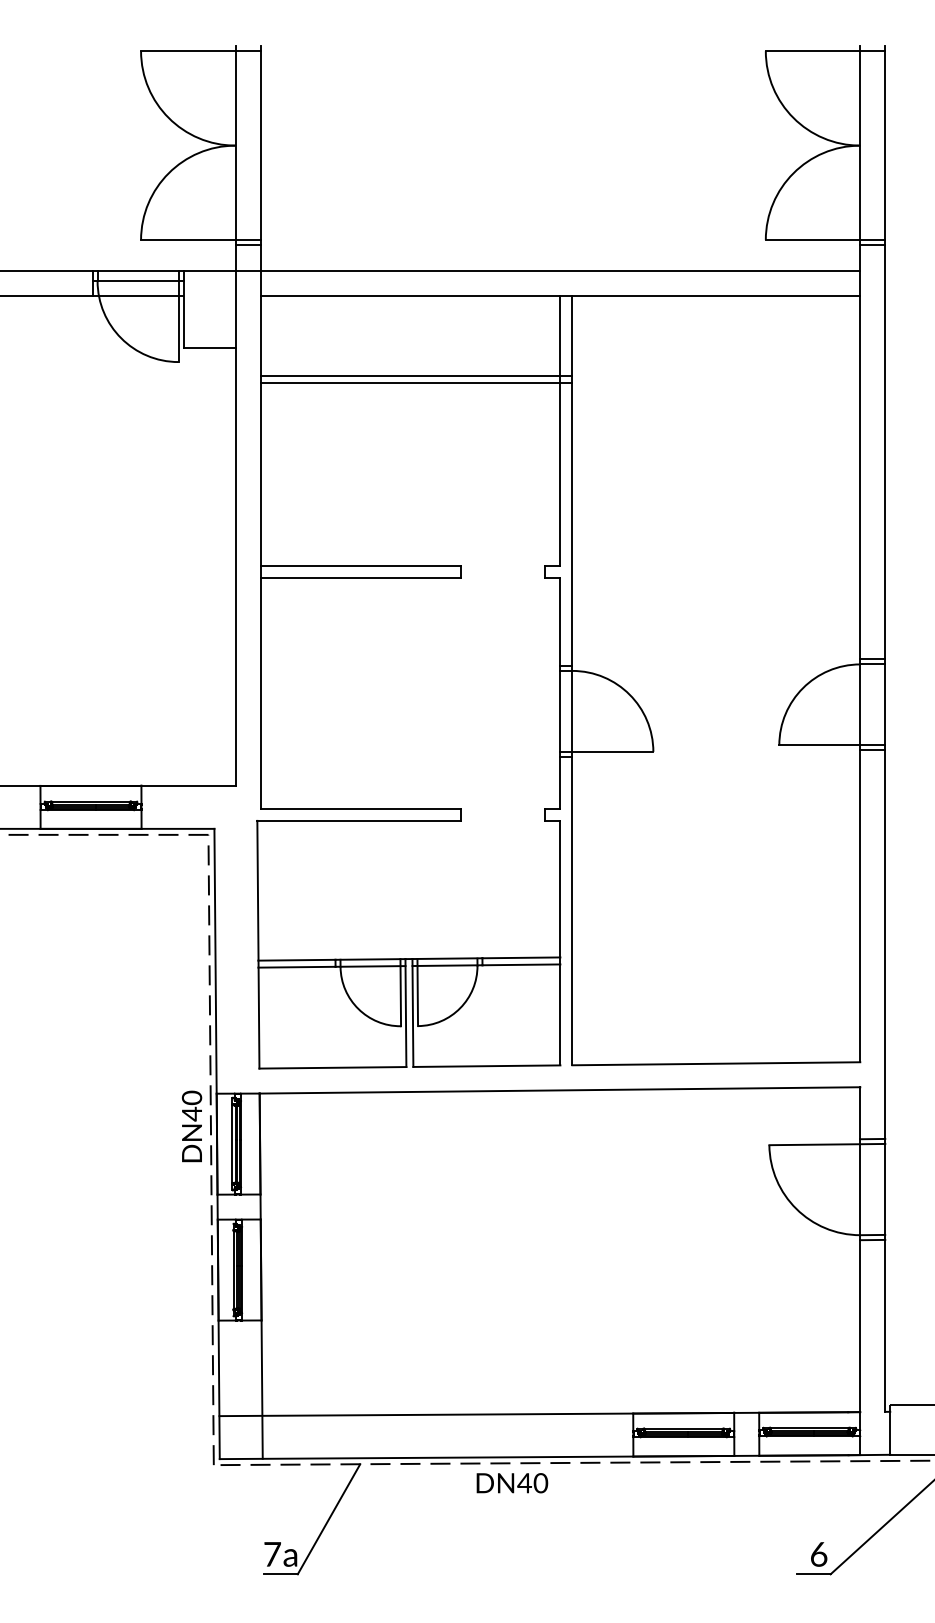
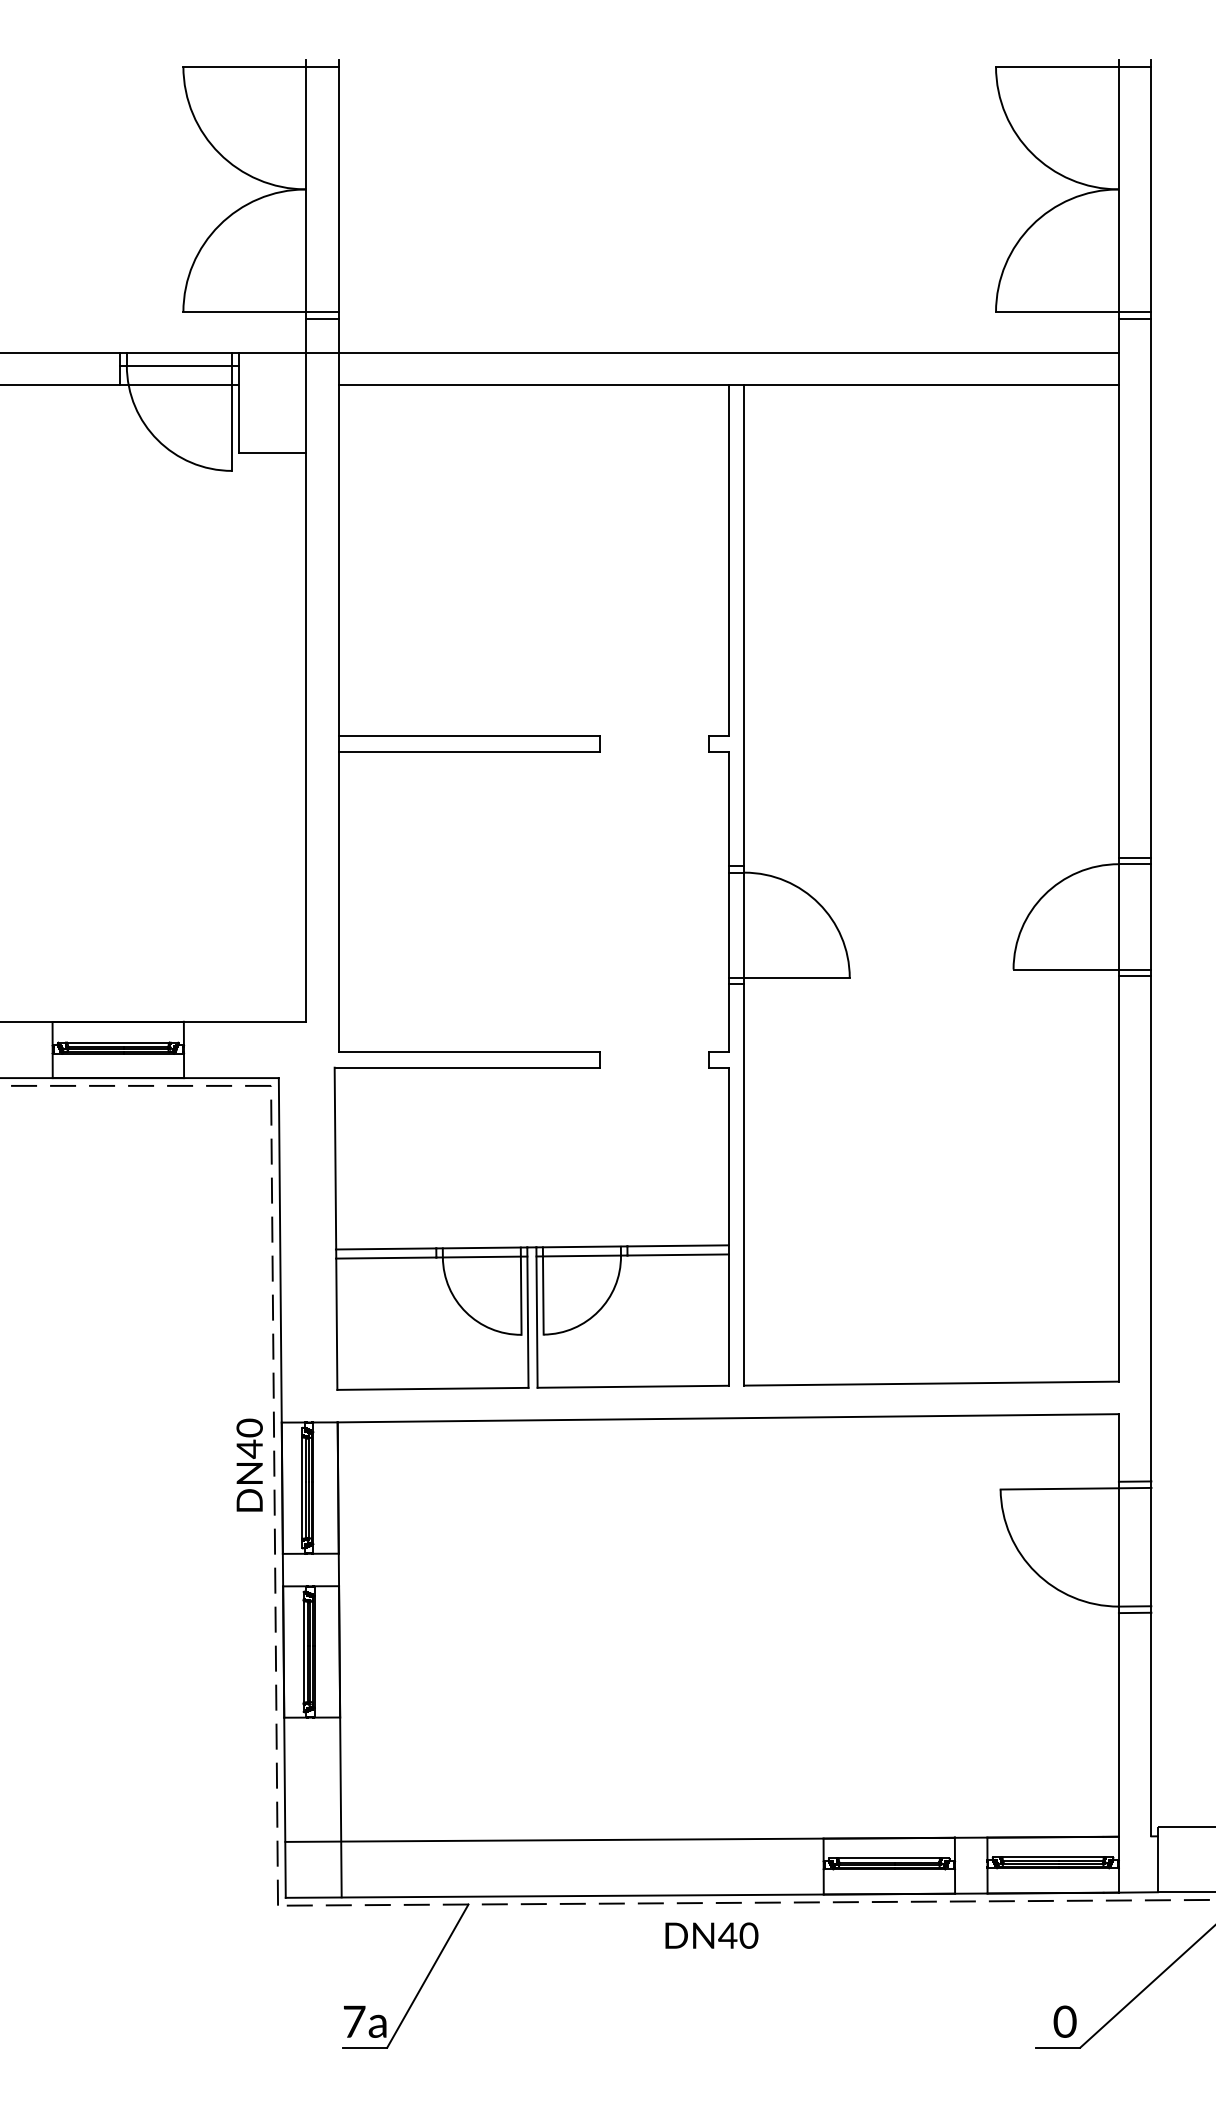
line: (416, 376) -> (541, 489), removed
line: (416, 383) -> (541, 498), removed
text: (512, 1483) -> (712, 1936), moved
text: (818, 1554) -> (1064, 2021), 6 -> 0

